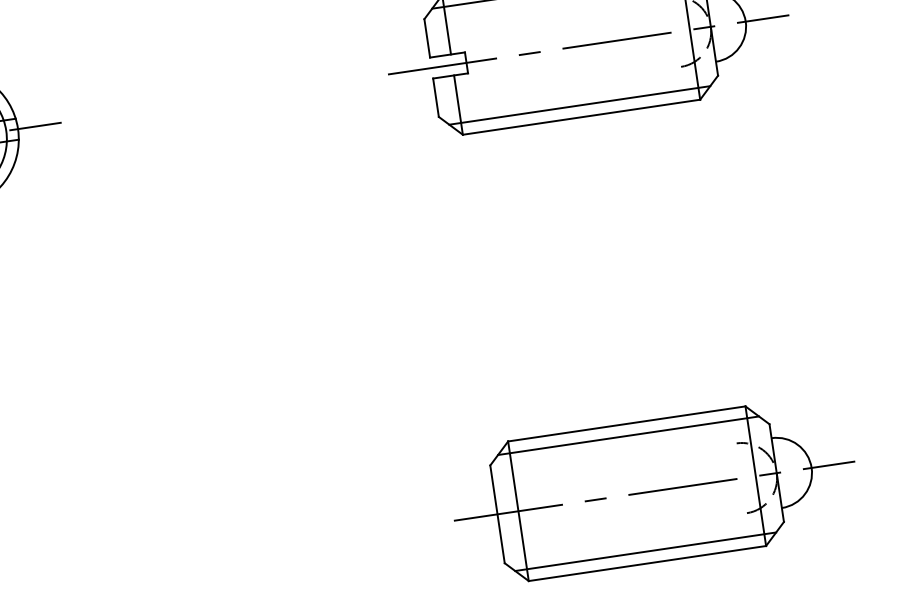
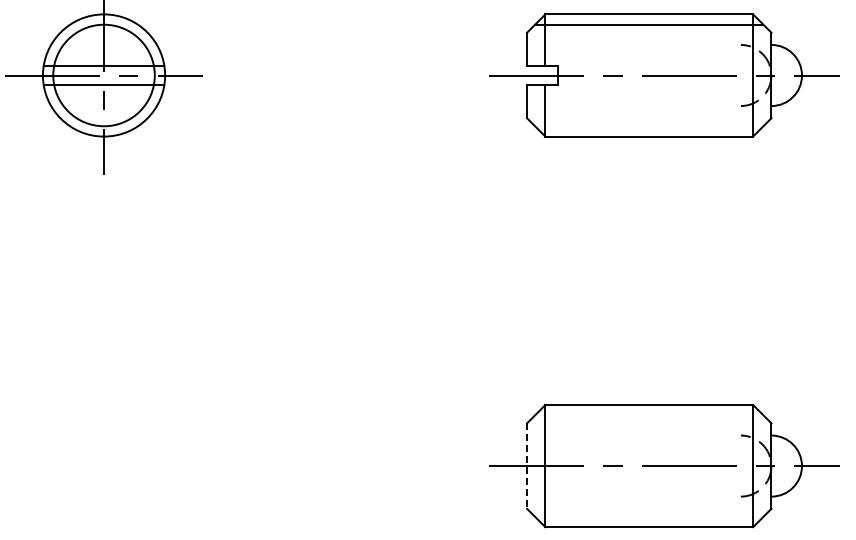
line: (580, 105) -> (649, 126), removed
line: (628, 435) -> (649, 415), removed
line: (498, 514) -> (527, 466), solid -> dashed
line: (645, 551) -> (649, 516), removed

